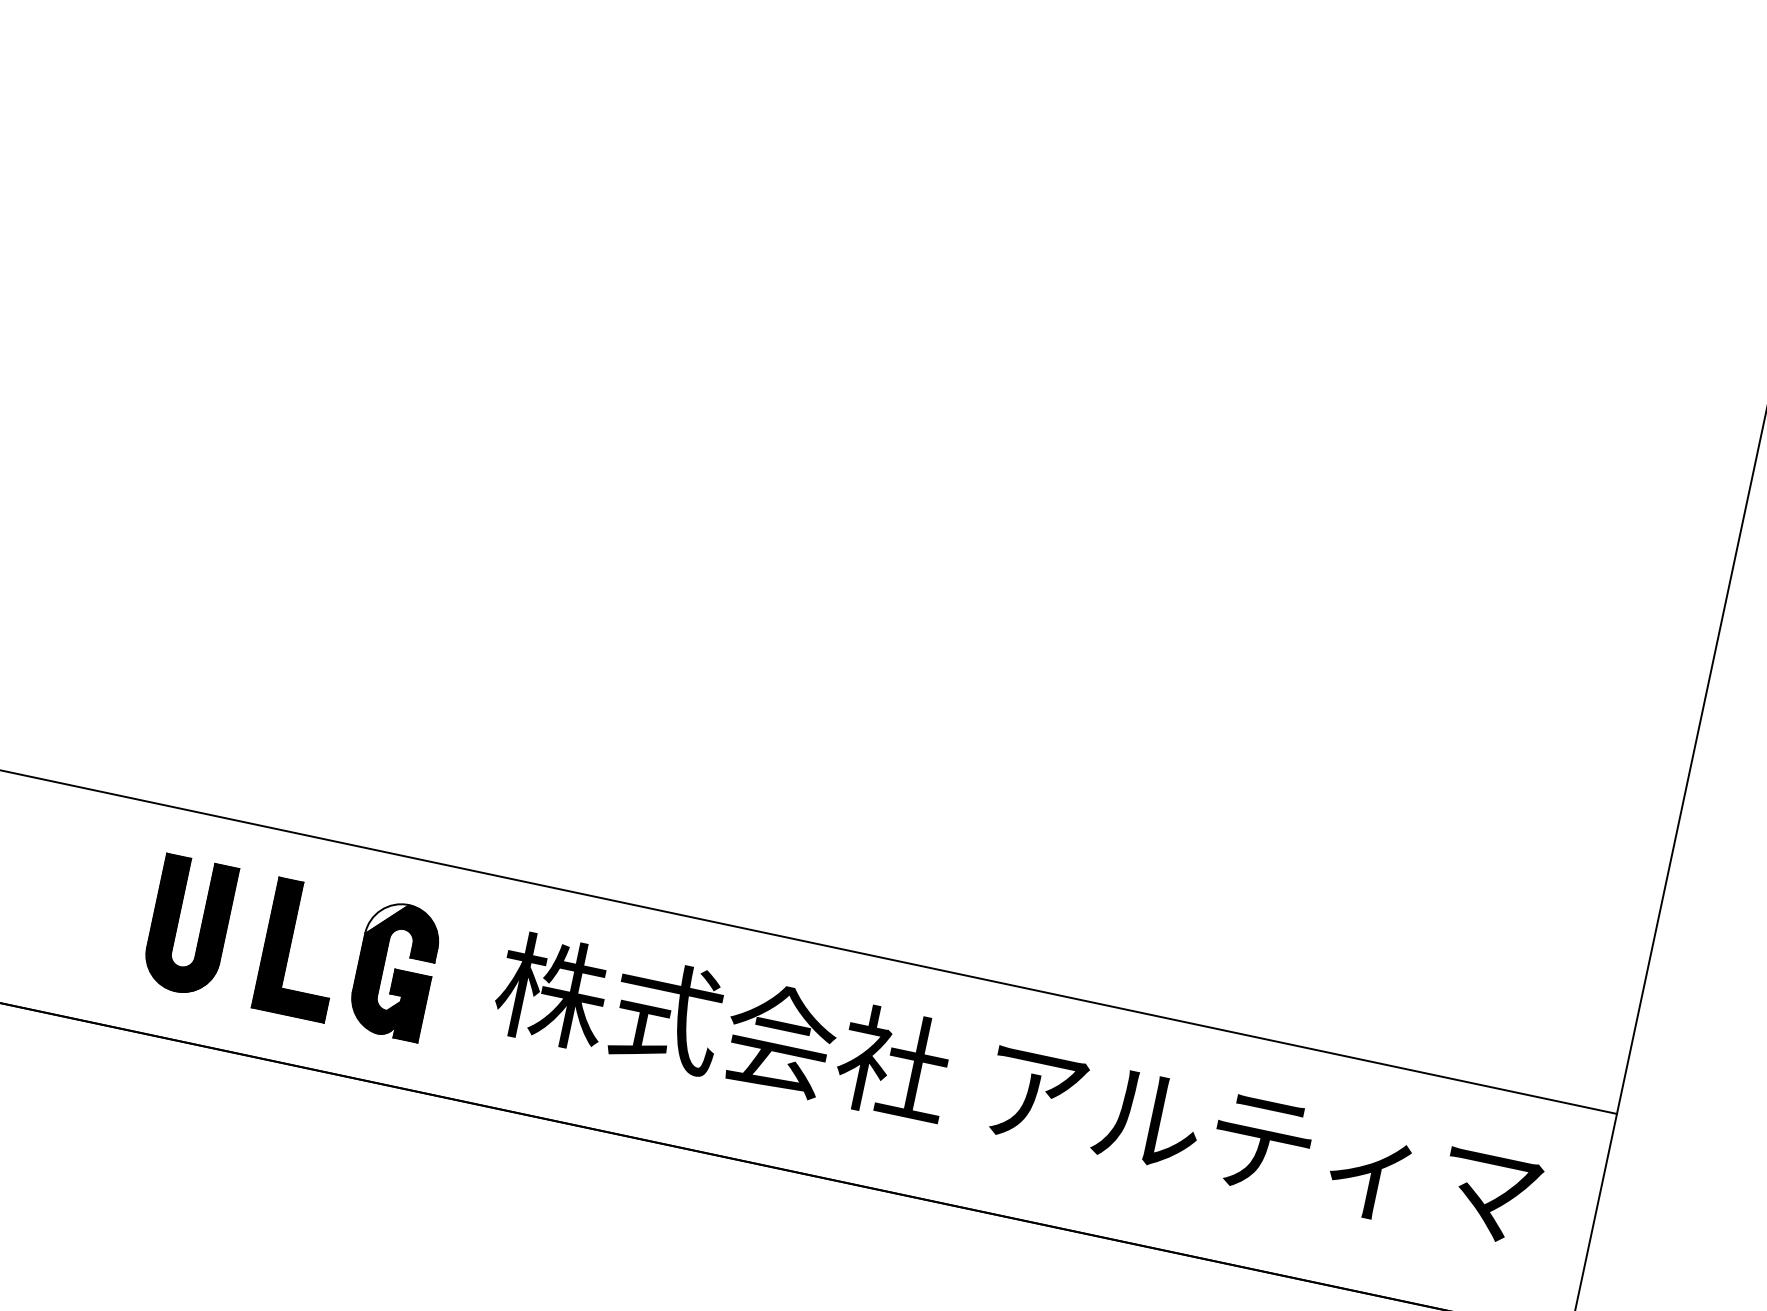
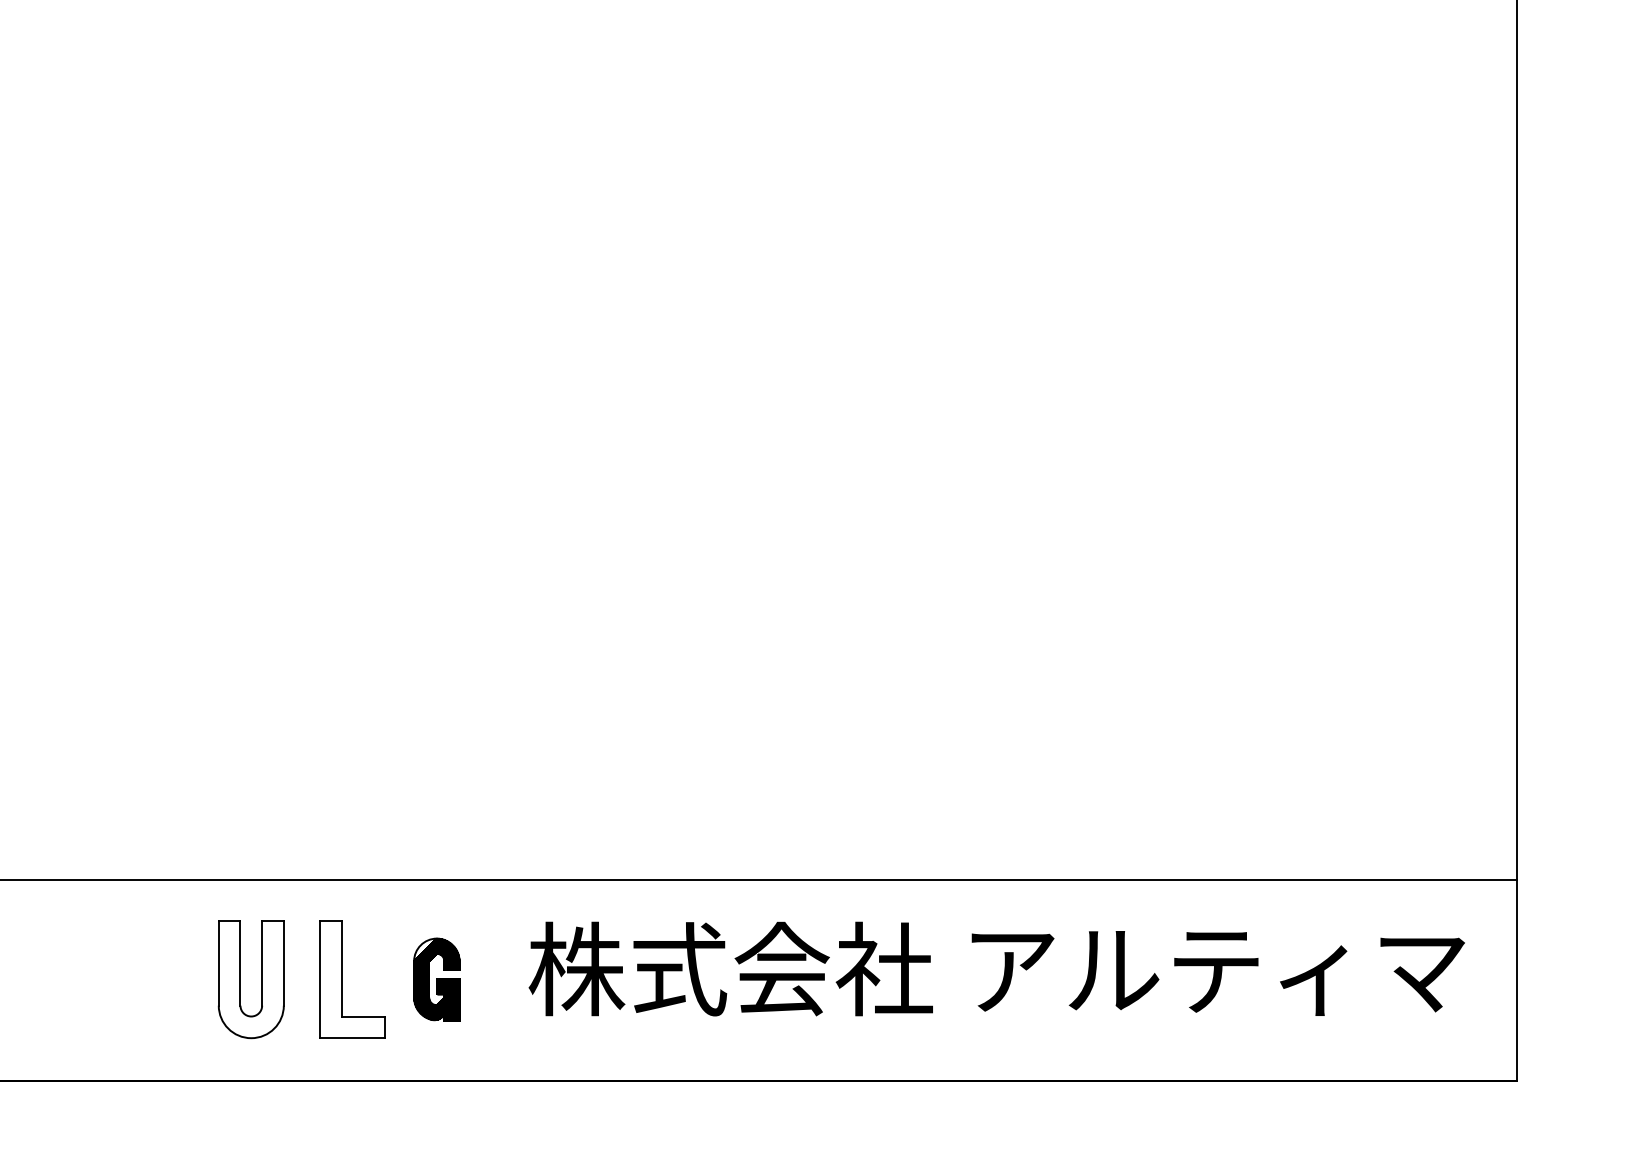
hatch: (188, 925) -> (250, 979), removed
hatch: (301, 949) -> (352, 979), removed
part: (394, 969) -> (436, 979), size x0.7

